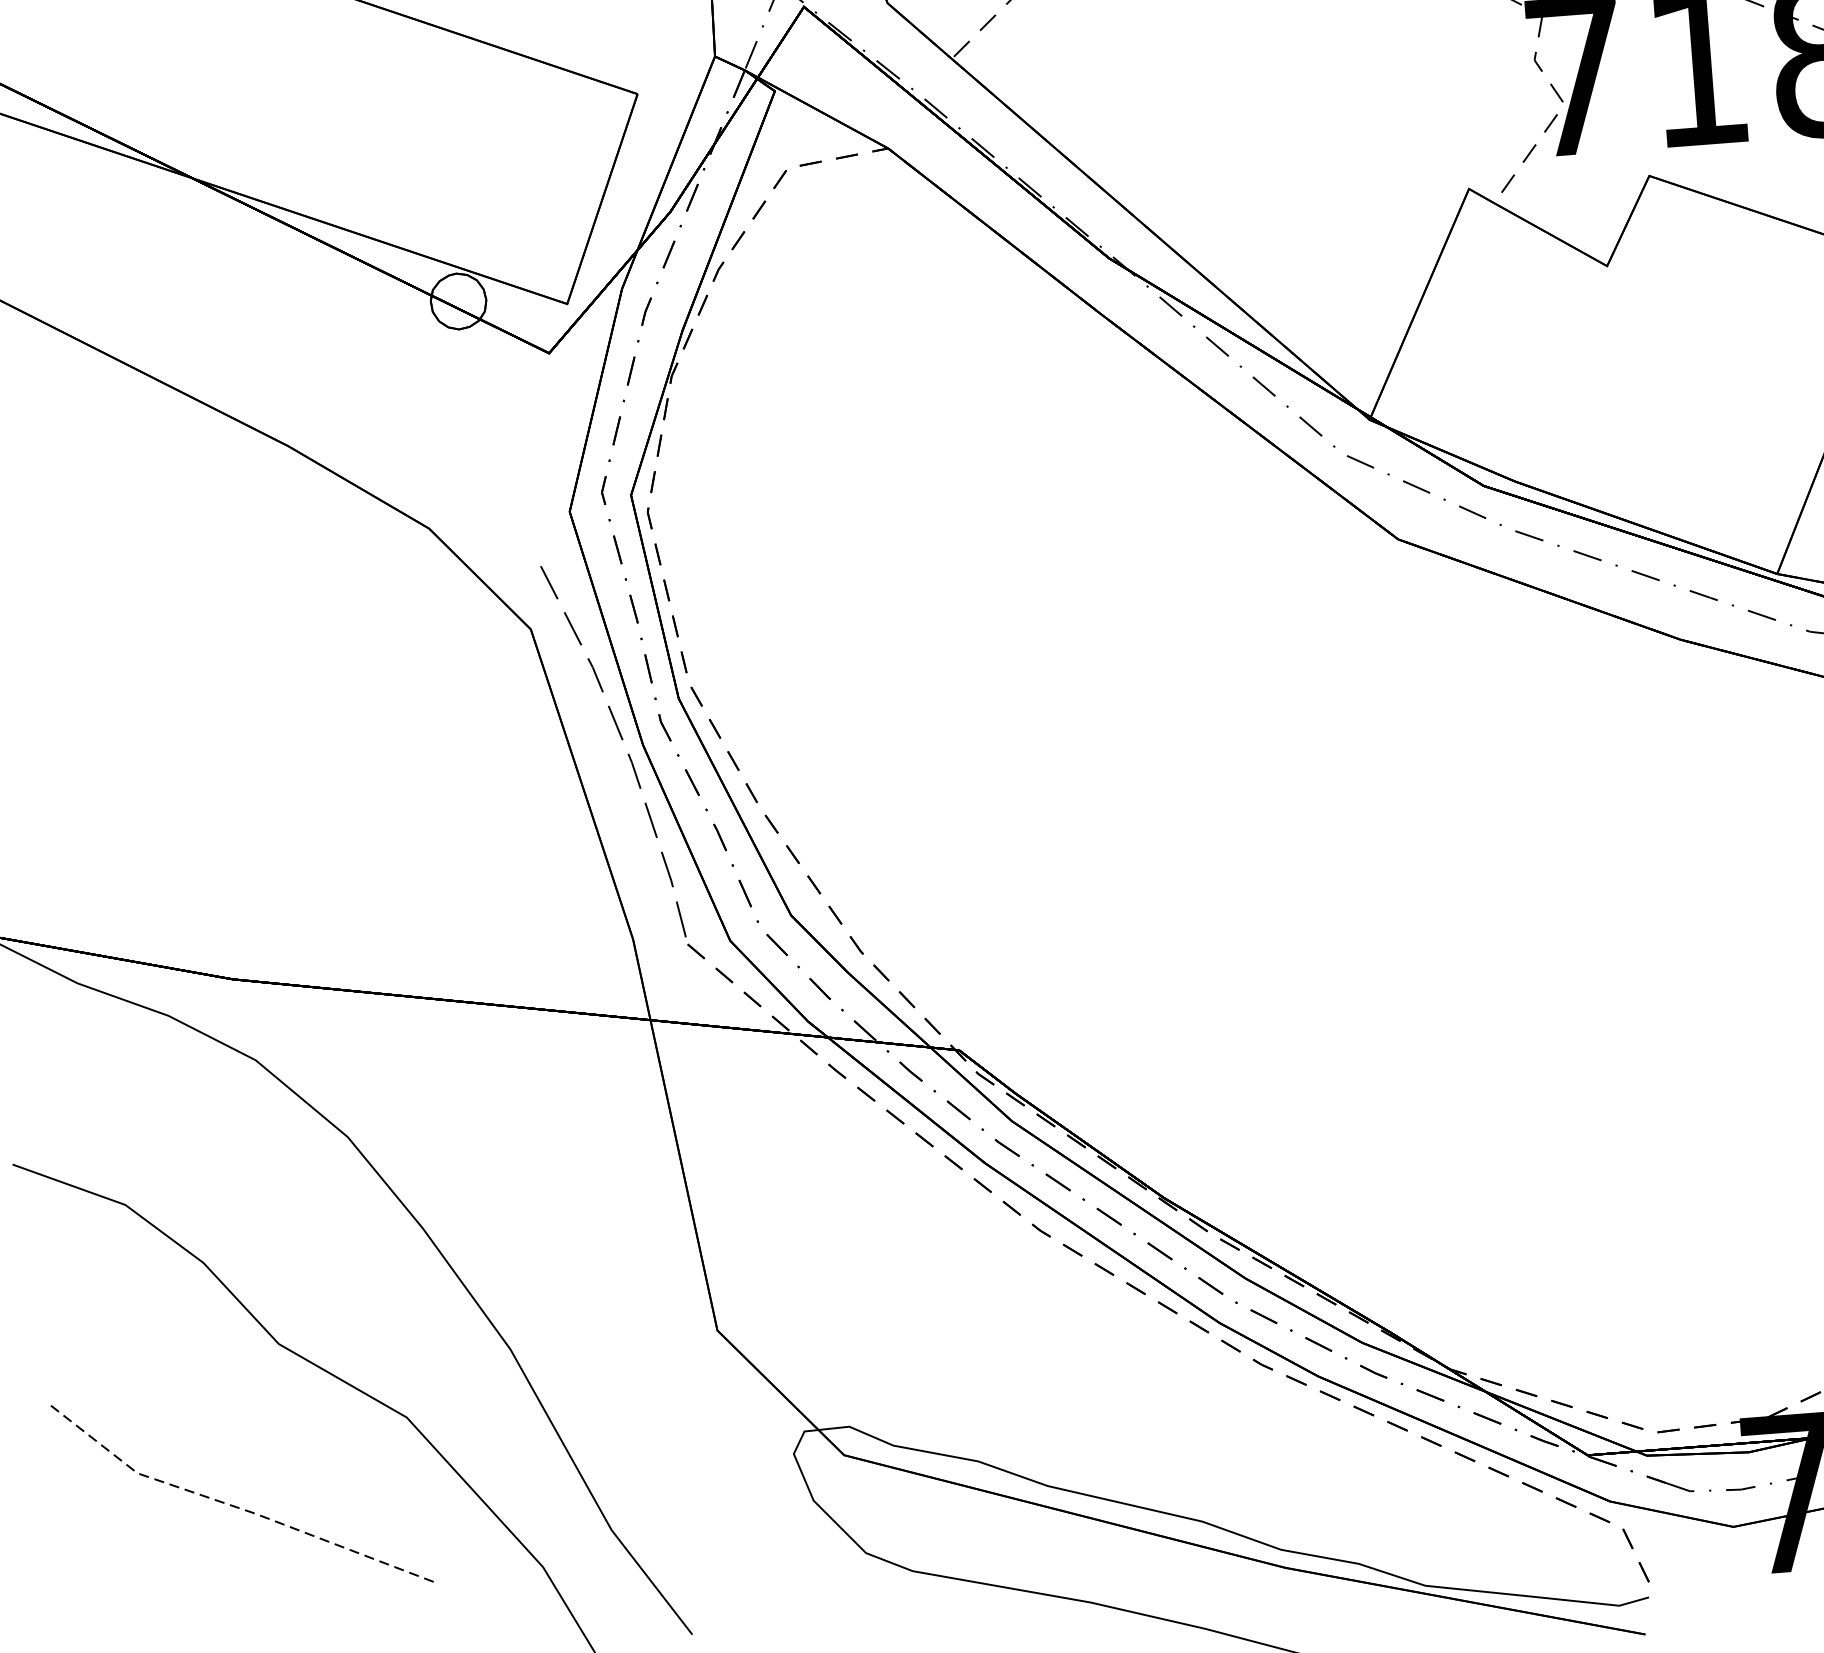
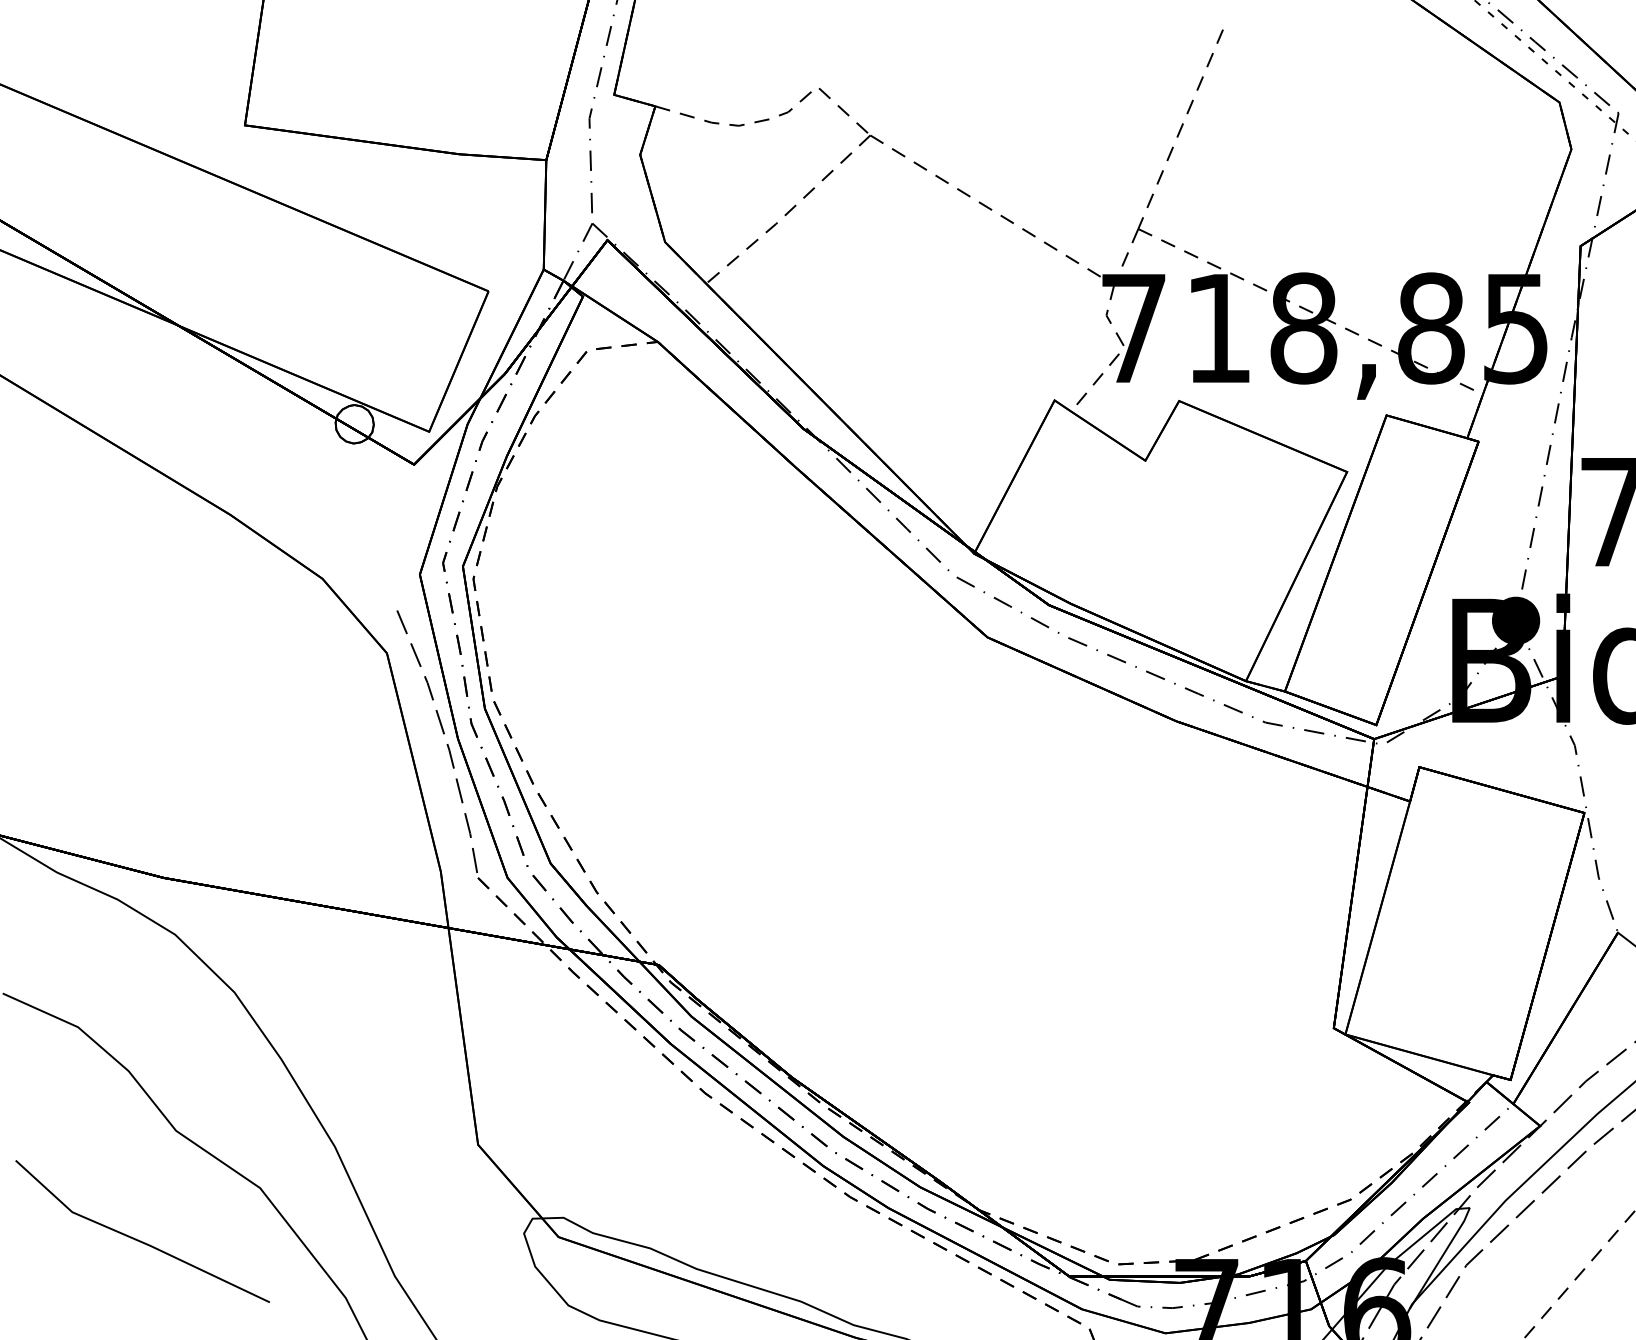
line: (233, 1505) -> (136, 1239), dashed -> solid

